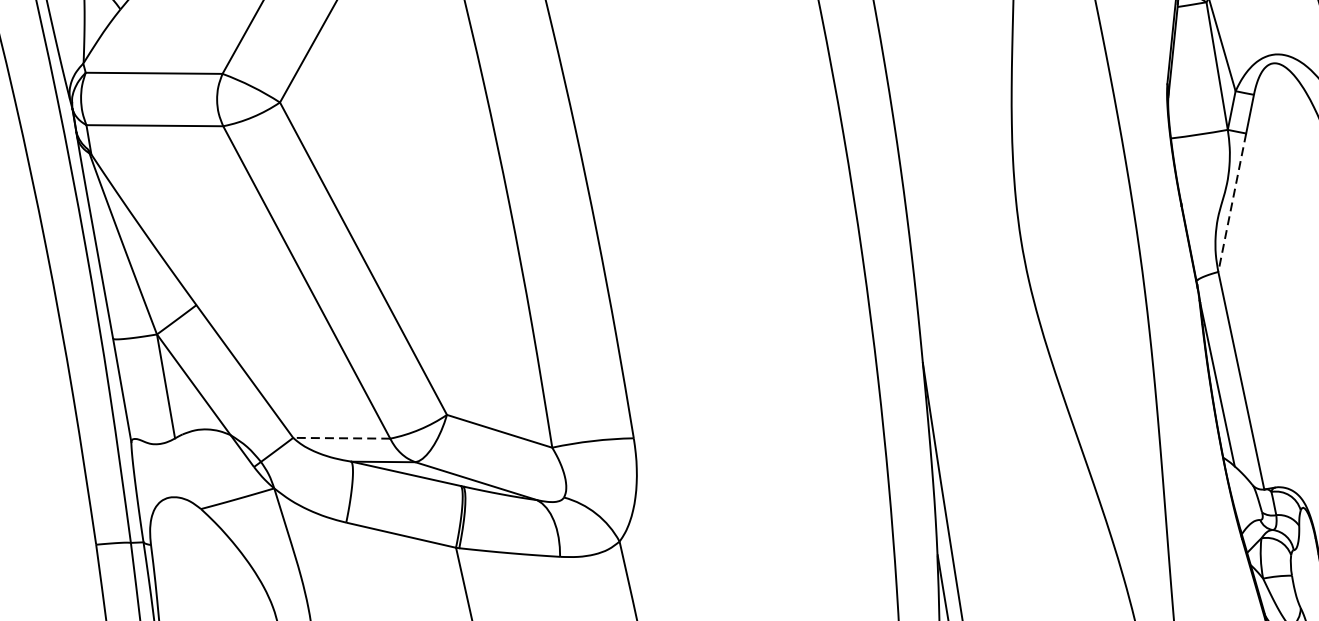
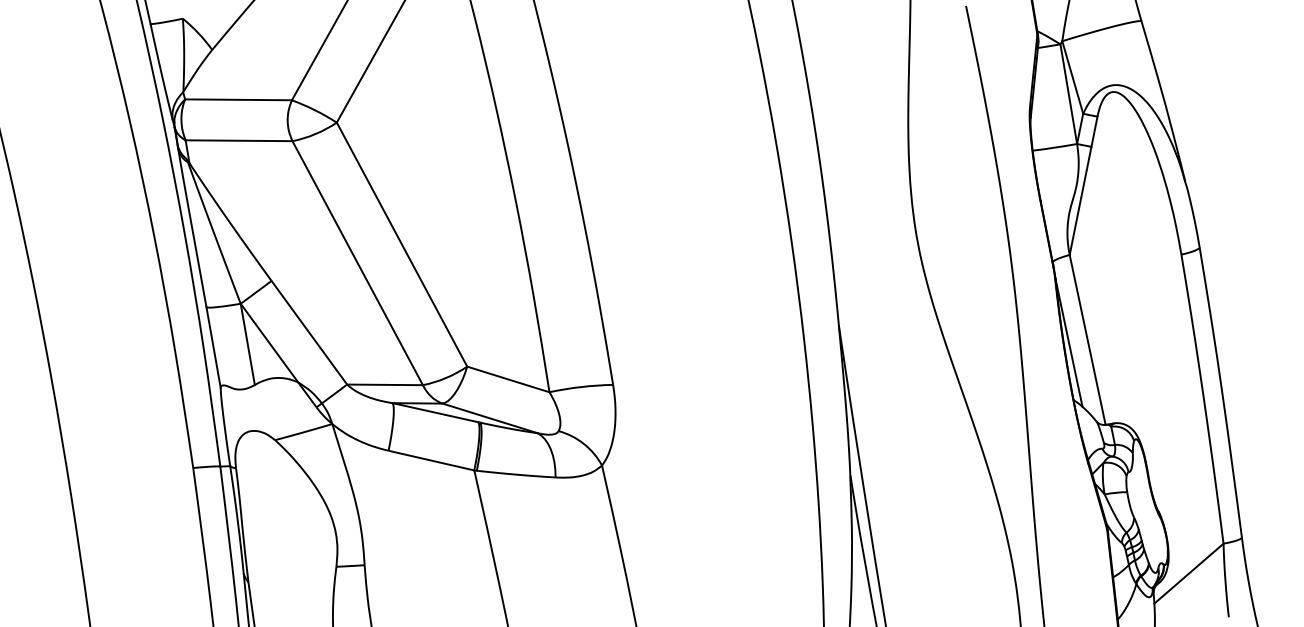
line: (1232, 203) -> (1080, 201), dashed -> solid
line: (342, 437) -> (385, 384), dashed -> solid

